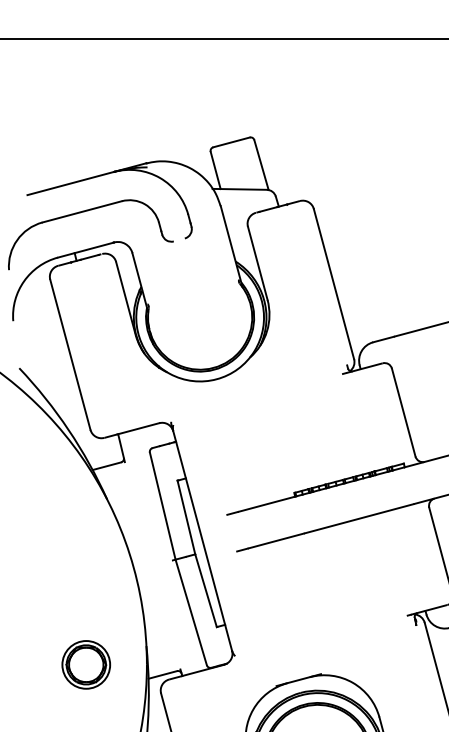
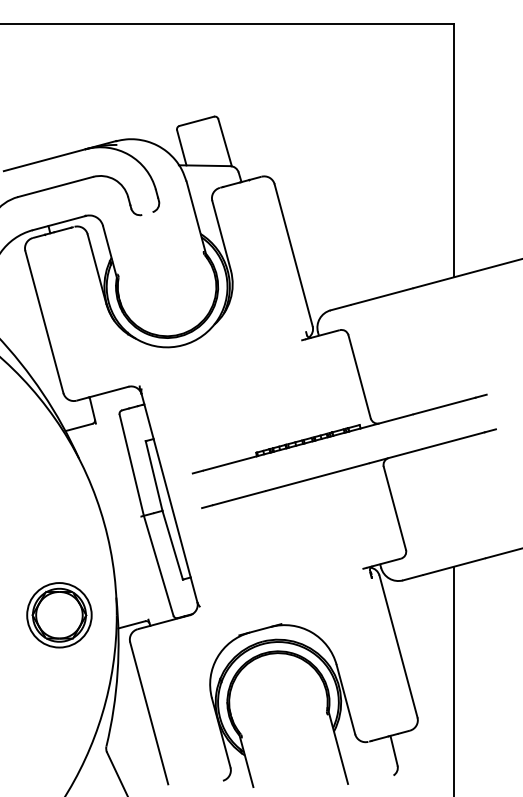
part: (86, 665) -> (59, 615), size x1.43

